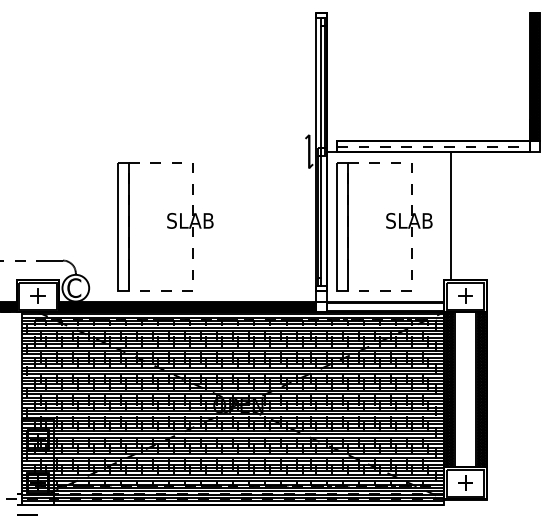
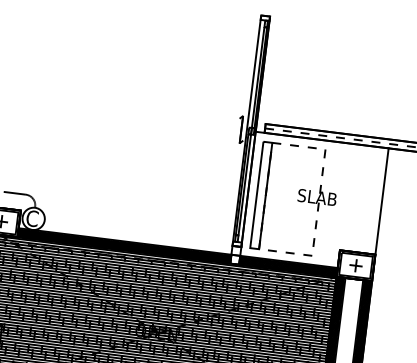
line: (450, 215) -> (381, 201), moved
part: (165, 226) -> (114, 176), removed
hatch: (385, 306) -> (288, 266), added

